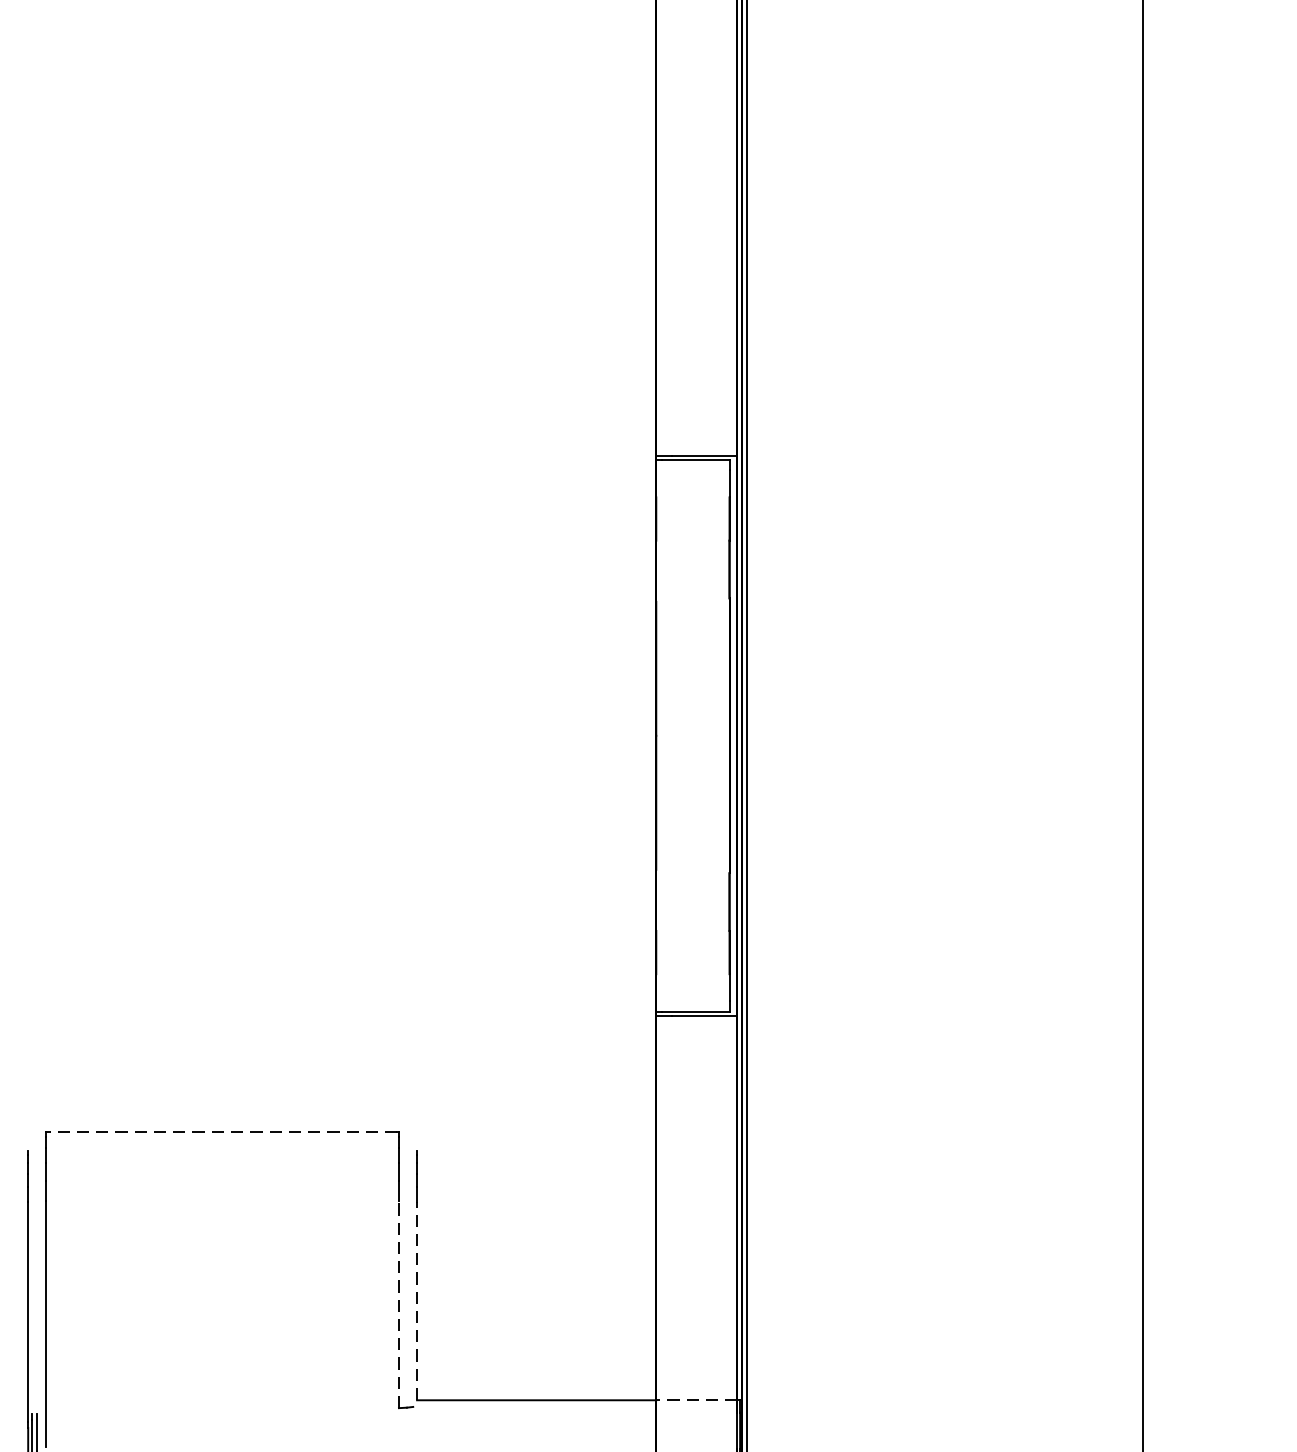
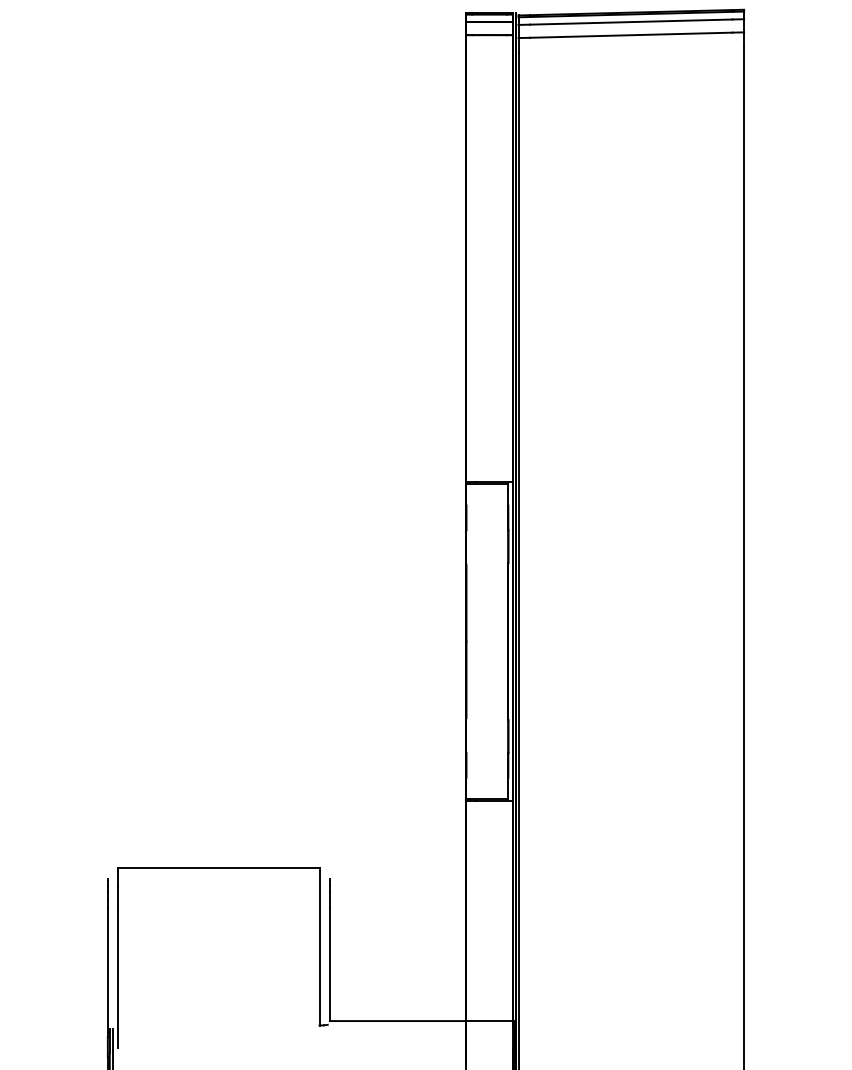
line: (223, 1131) -> (219, 867), dashed -> solid
line: (416, 1301) -> (329, 964), dashed -> solid
line: (398, 1302) -> (319, 965), dashed -> solid
line: (696, 1401) -> (489, 1021), dashed -> solid

